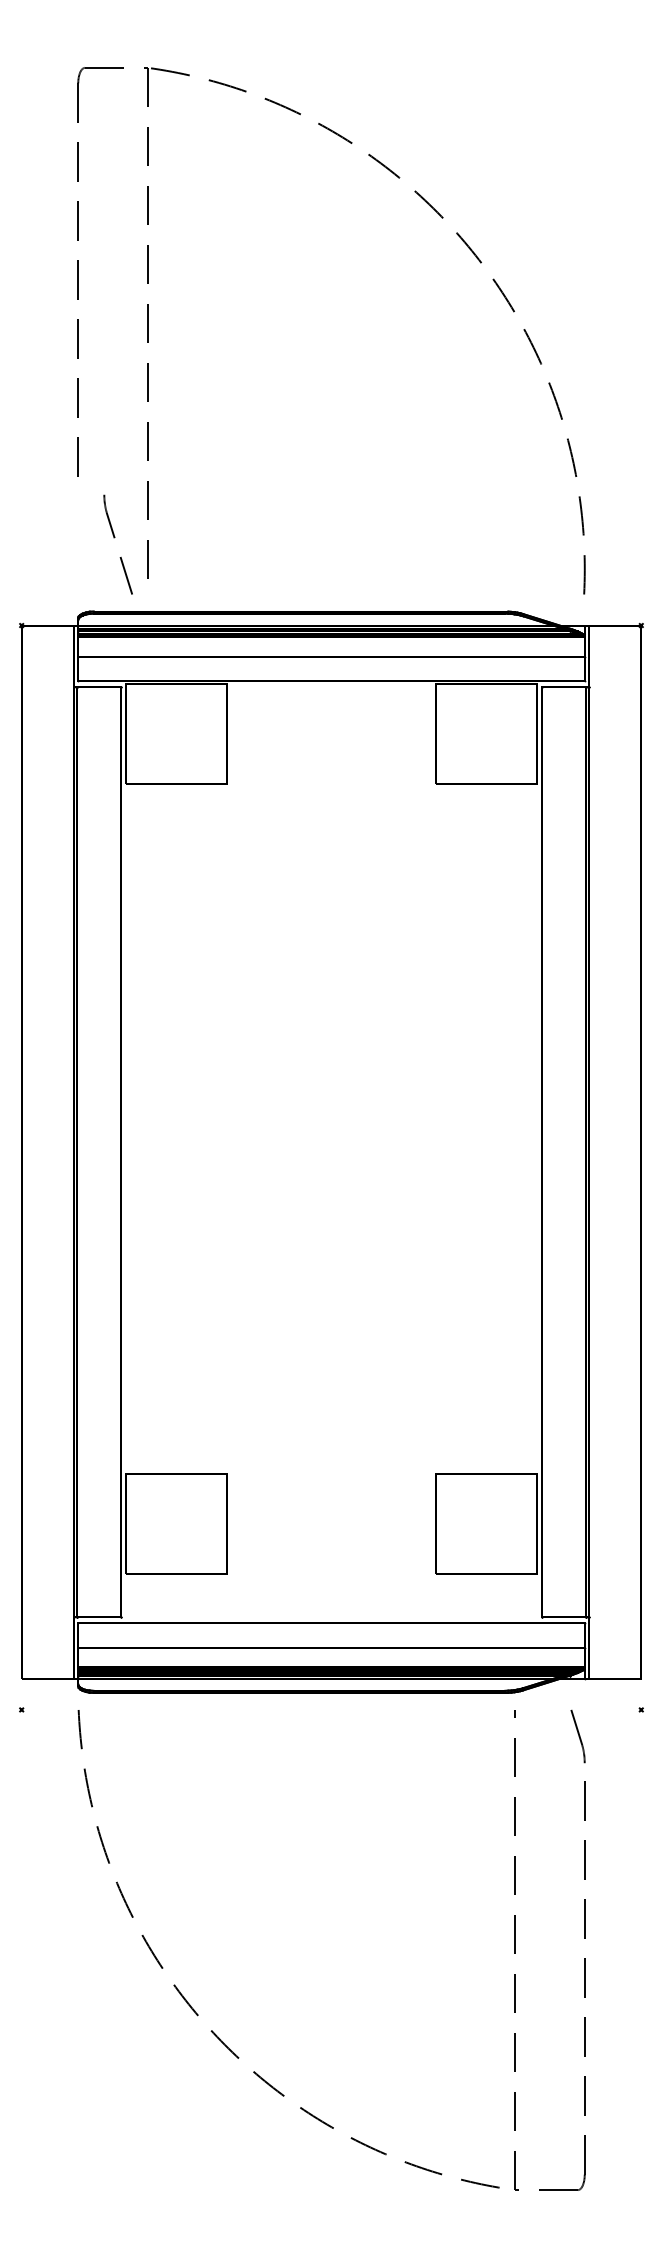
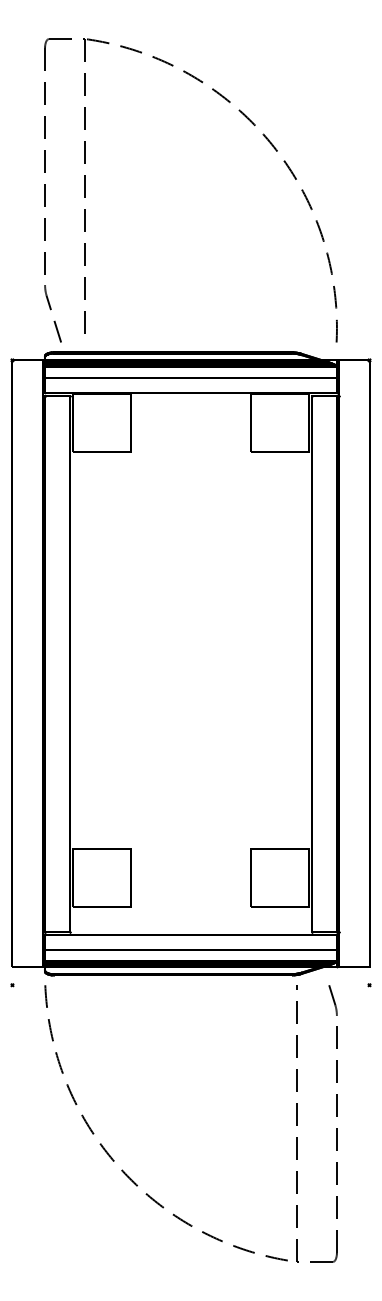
part: (117, 544) -> (52, 313), moved

